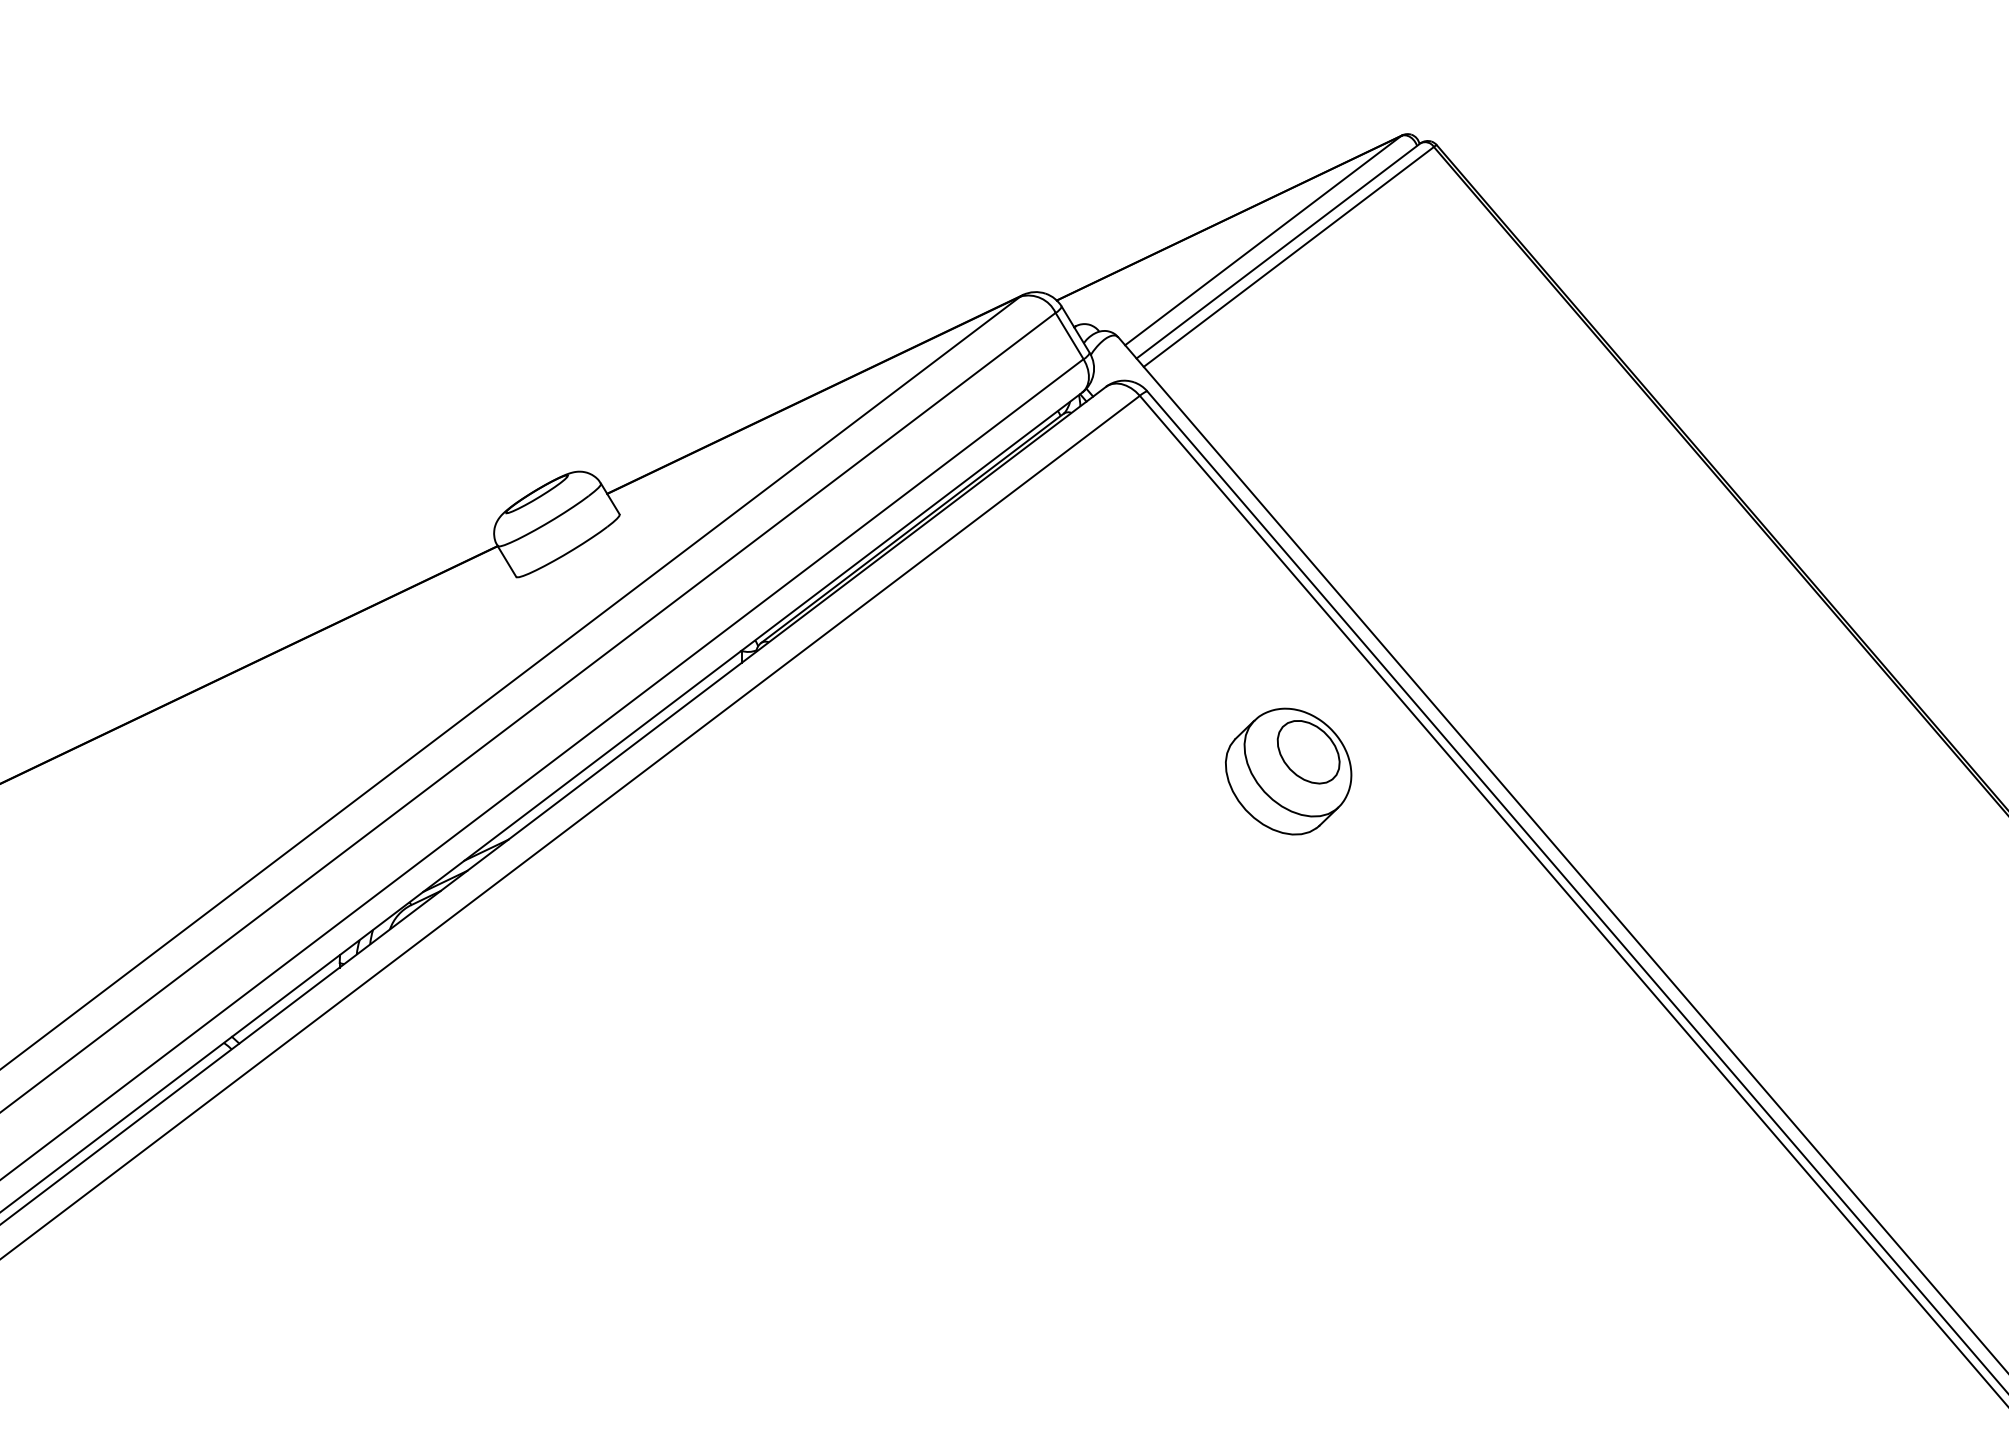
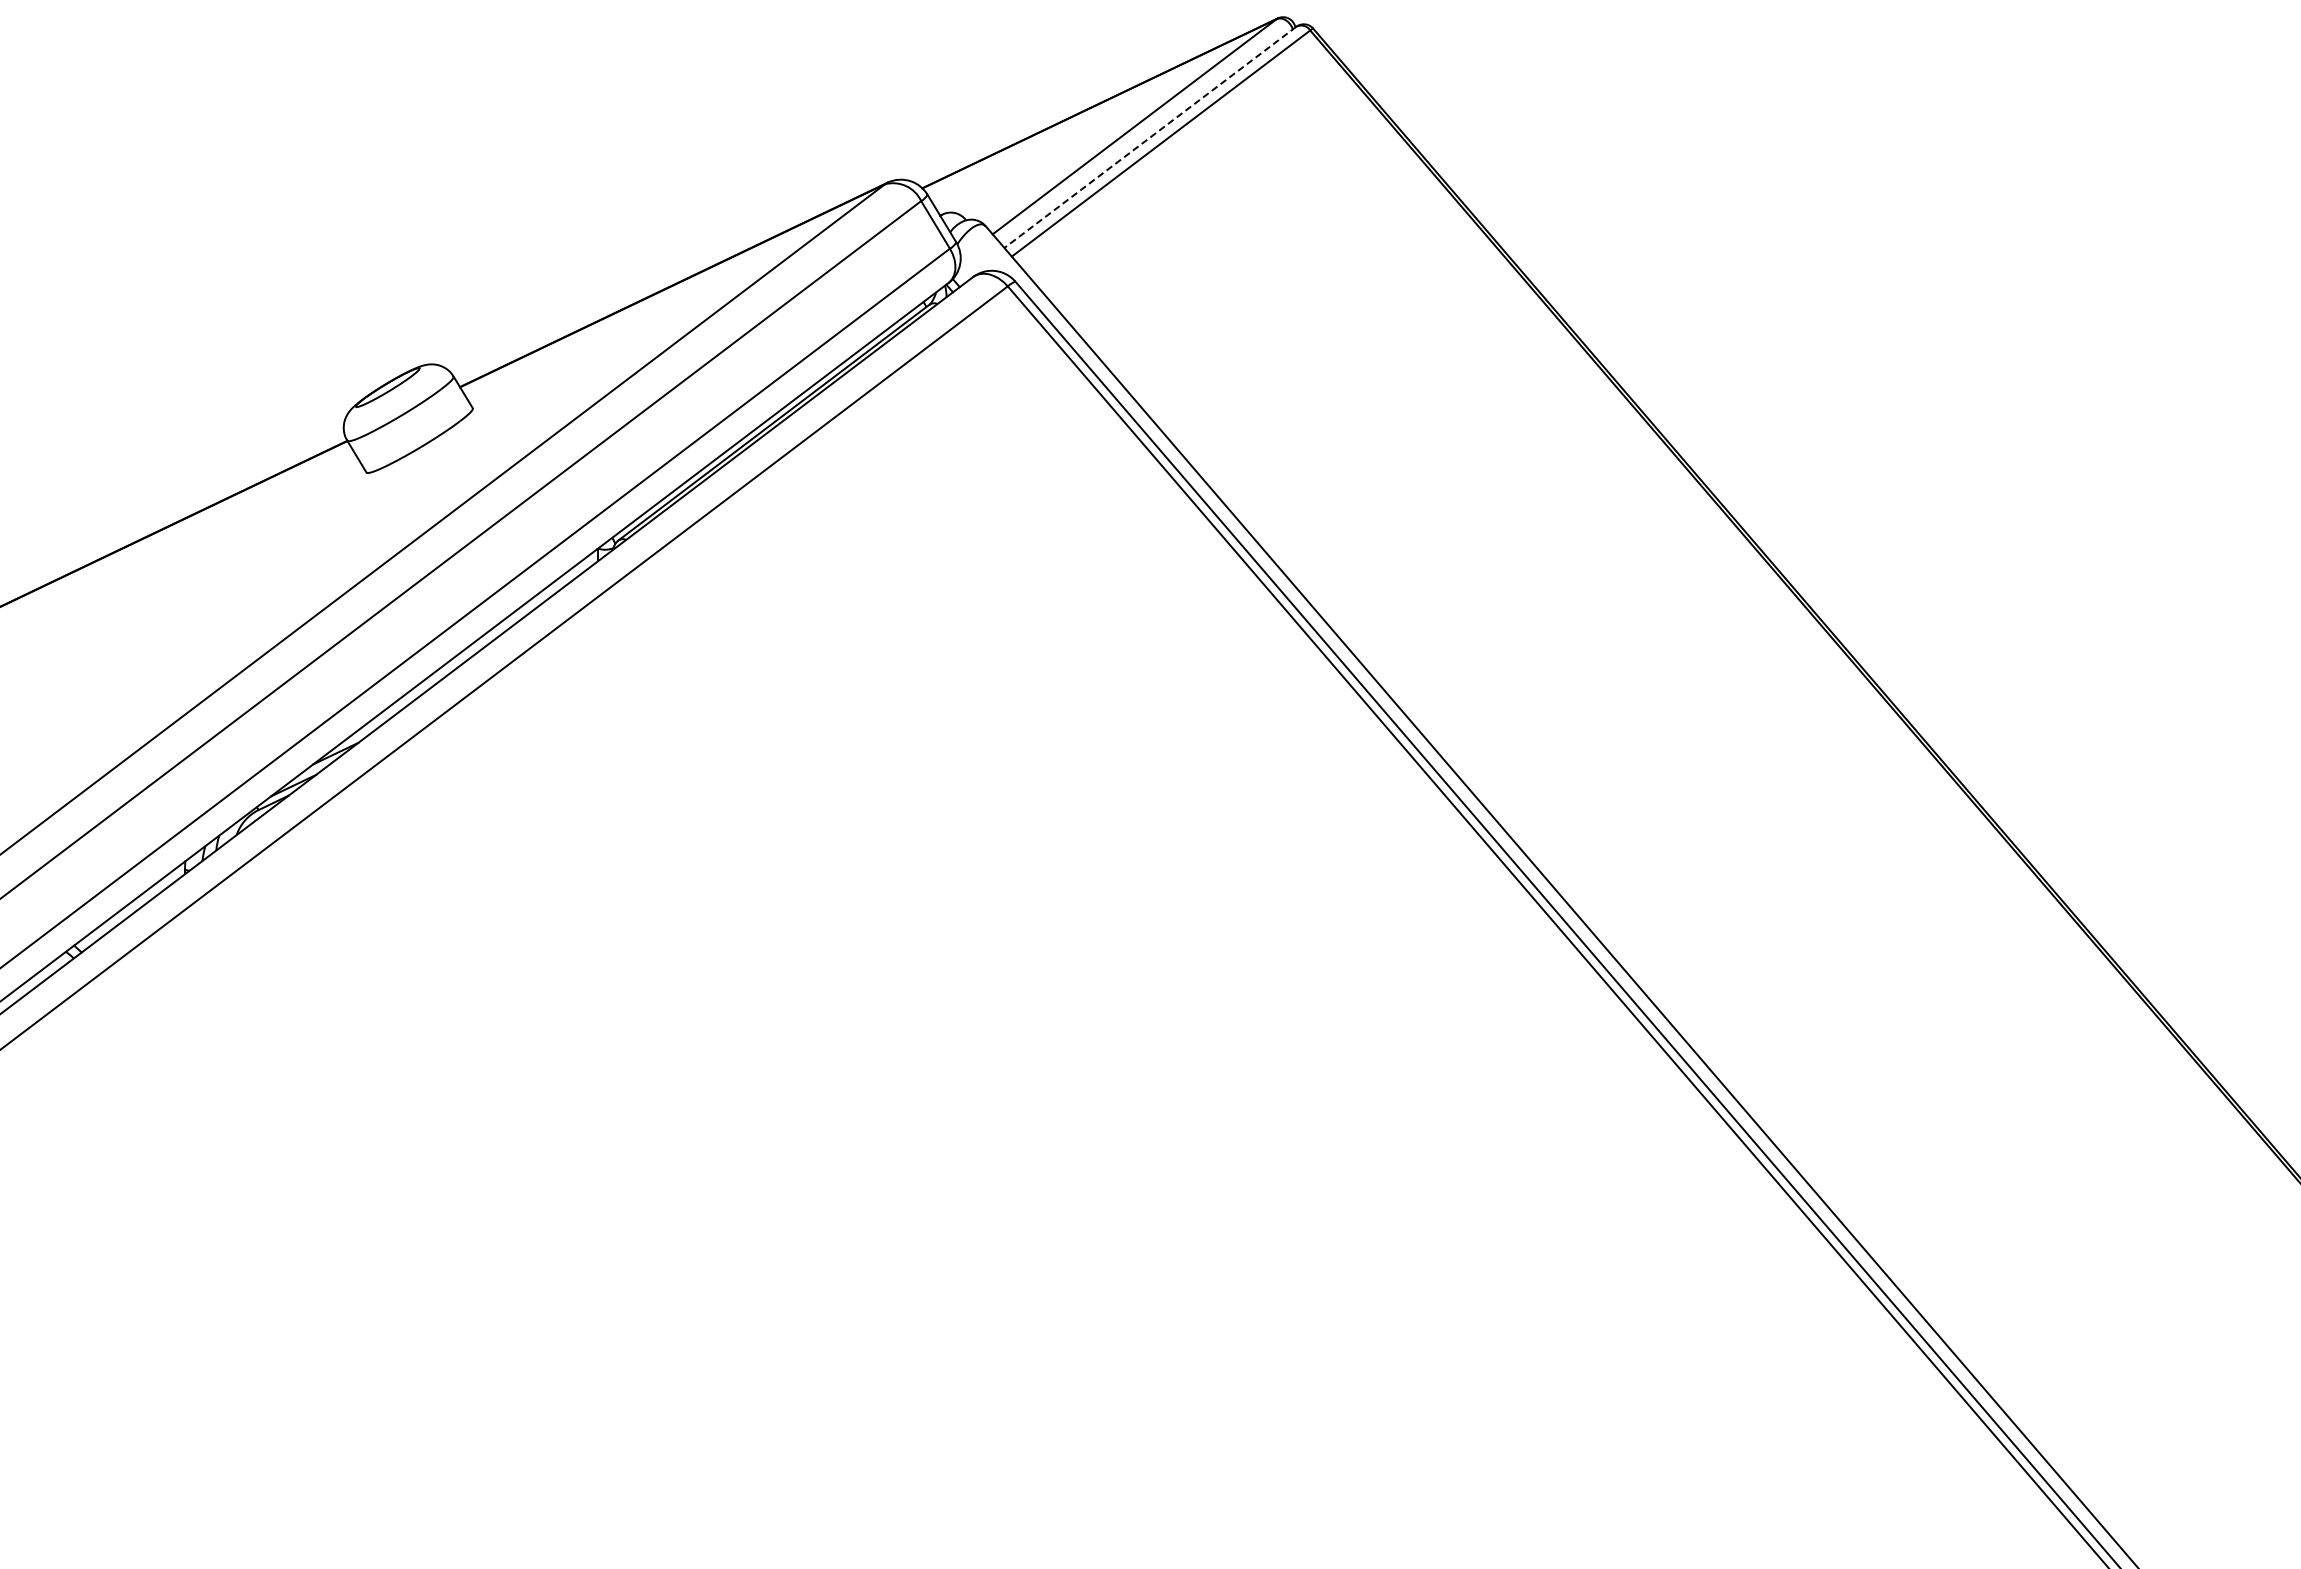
line: (1277, 251) -> (1149, 137), solid -> dashed
part: (1288, 771) -> (1160, 672), removed

